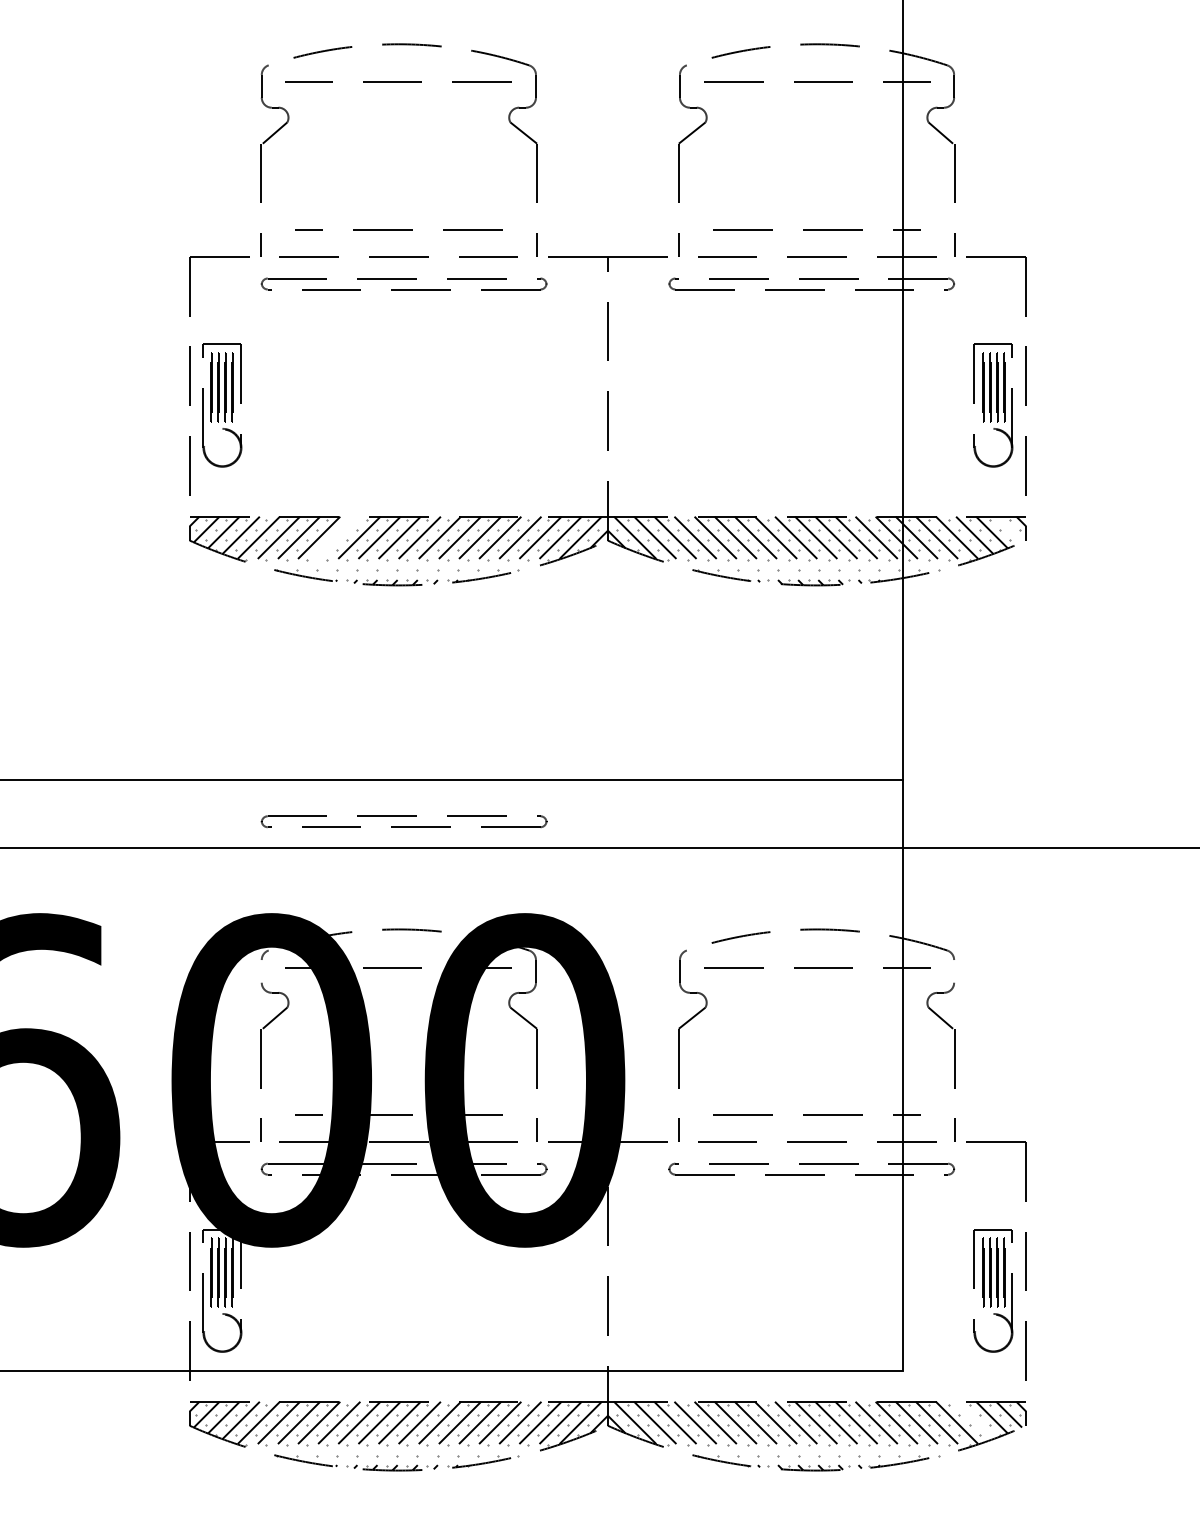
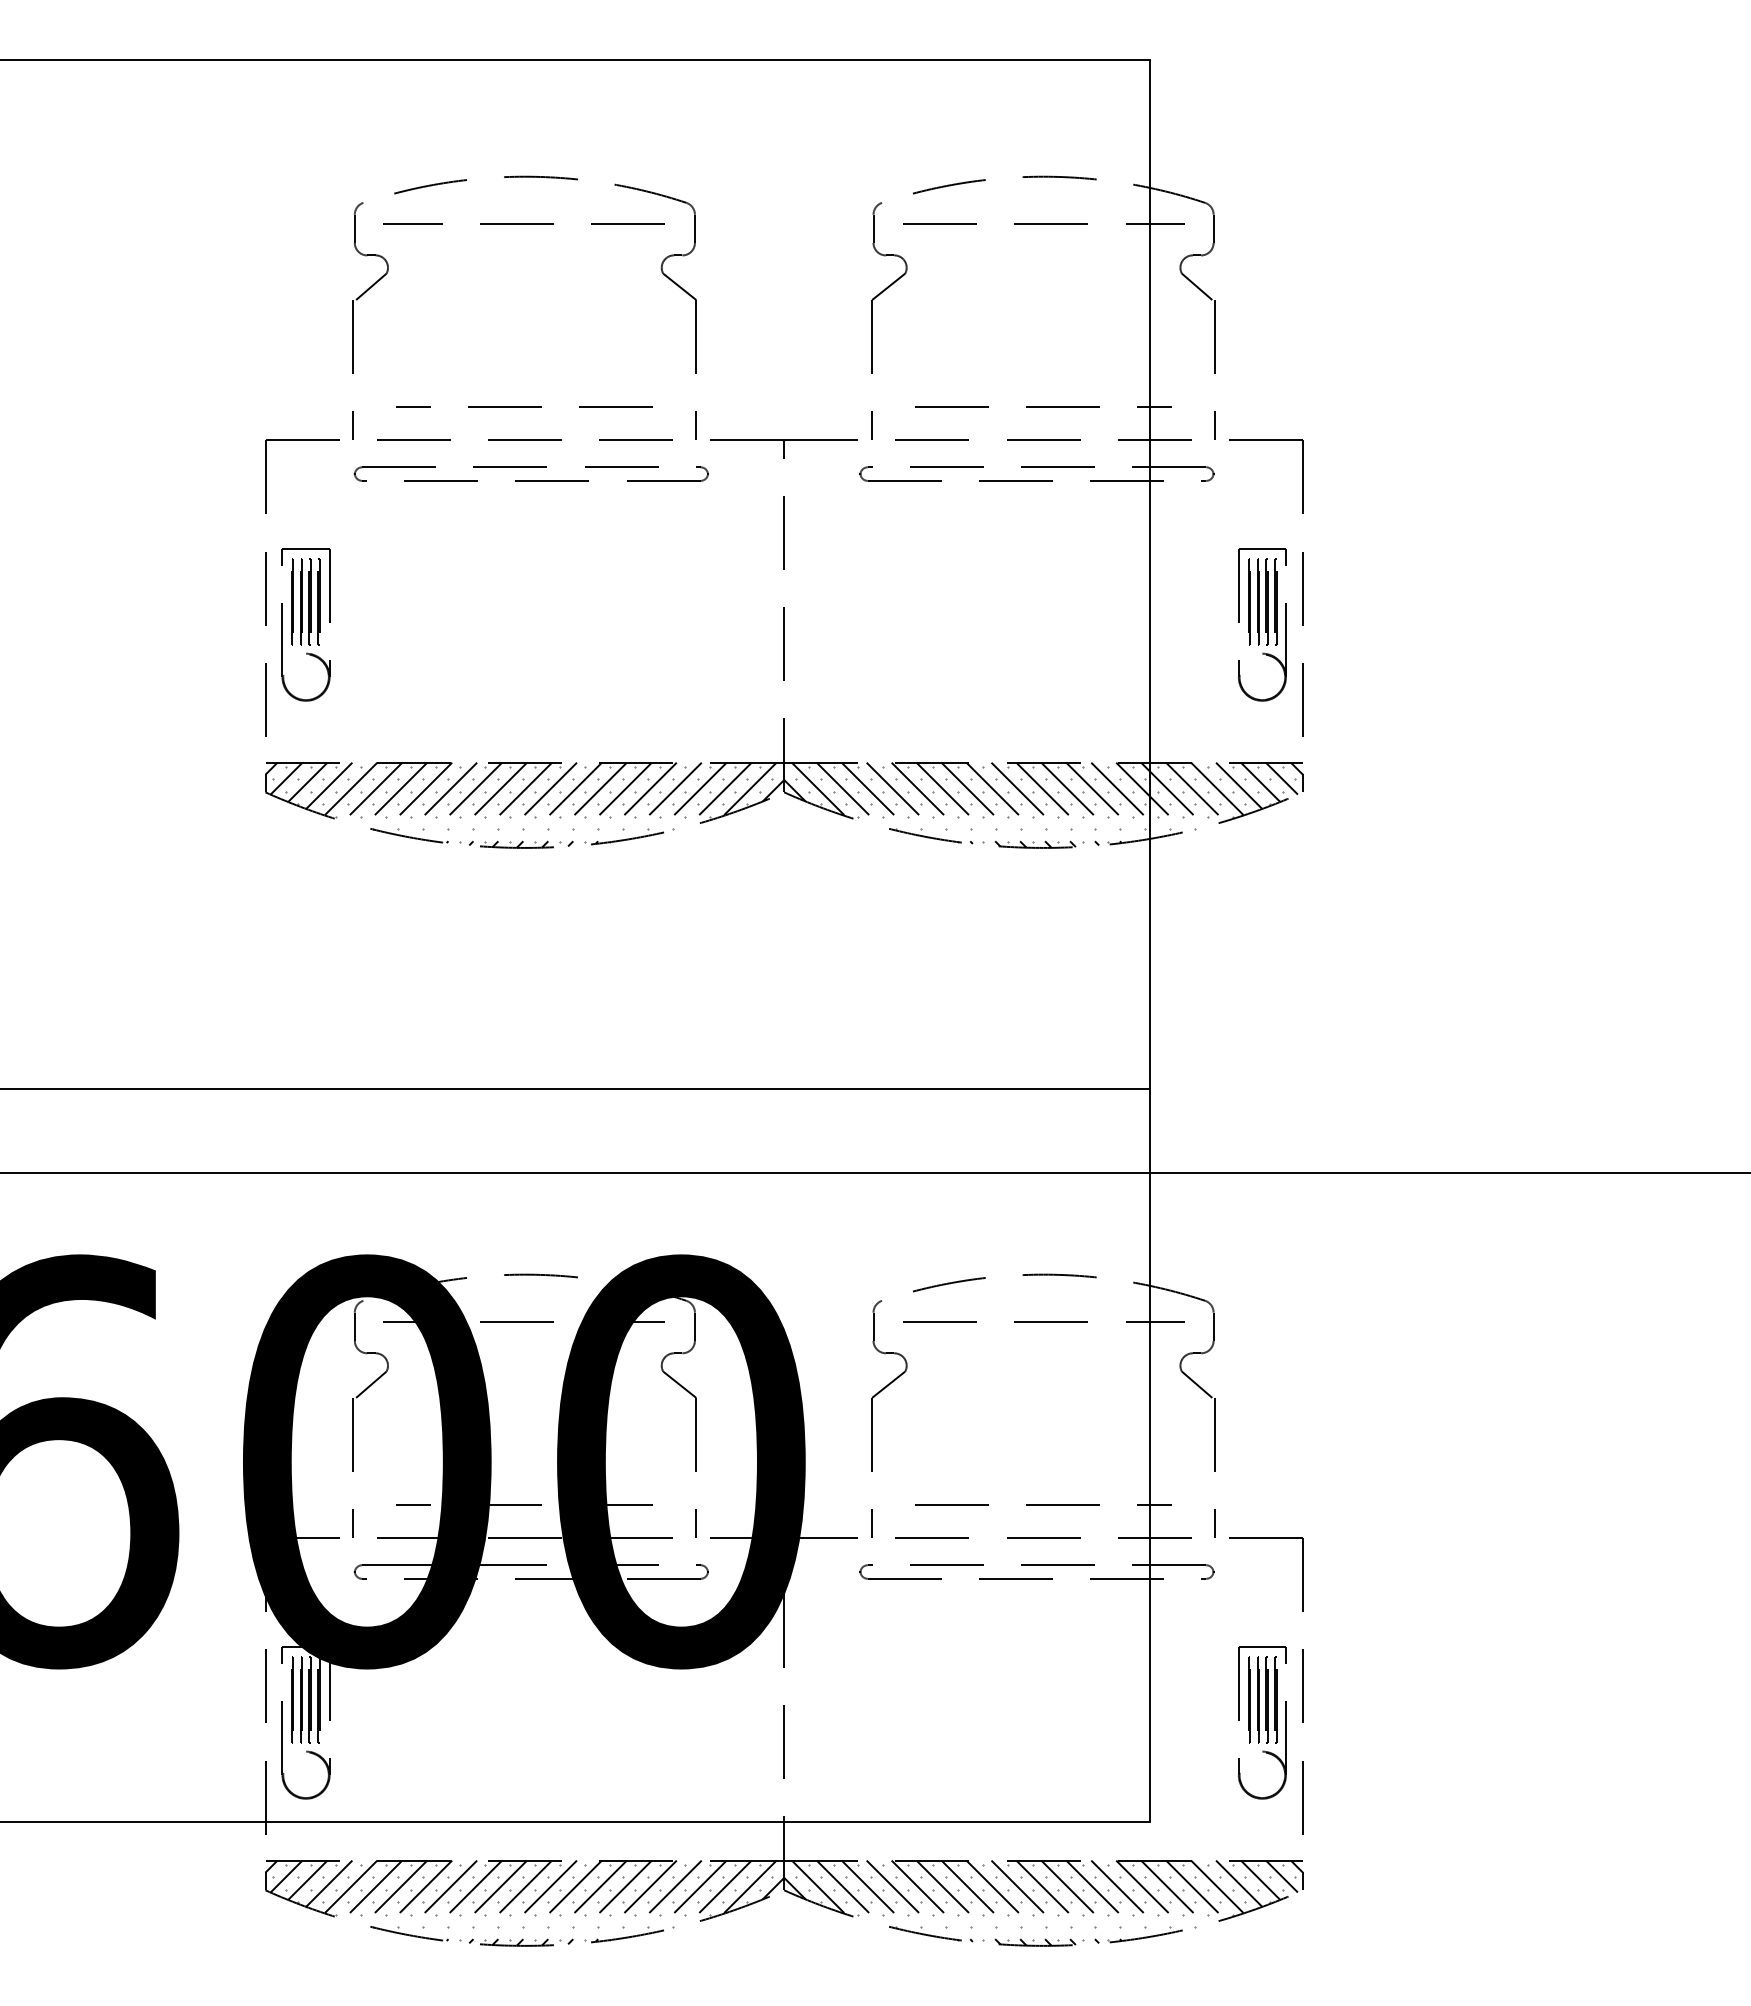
line: (1008, 529) -> (1281, 778), added
part: (338, 537) -> (449, 788), added
part: (403, 821) -> (530, 1140), removed
line: (261, 971) -> (354, 1326), added
line: (954, 971) -> (1213, 1326), added
line: (975, 1420) -> (1239, 1883), added

